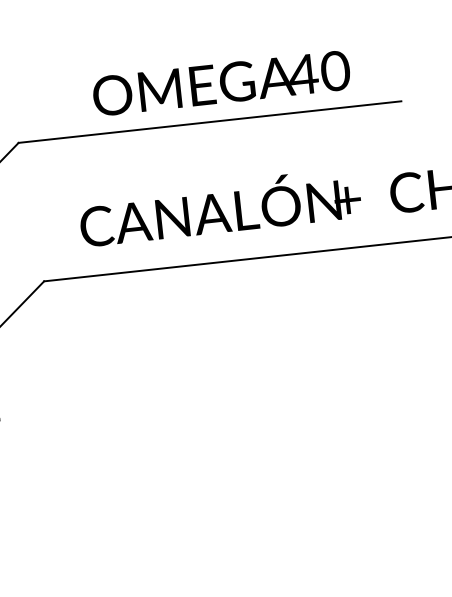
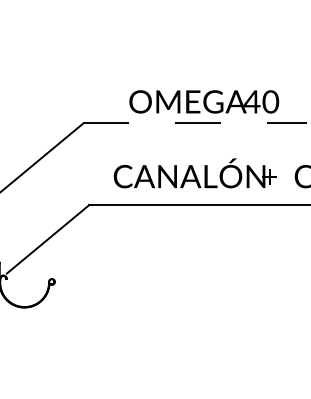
line: (210, 122) -> (195, 123), solid -> dashed

